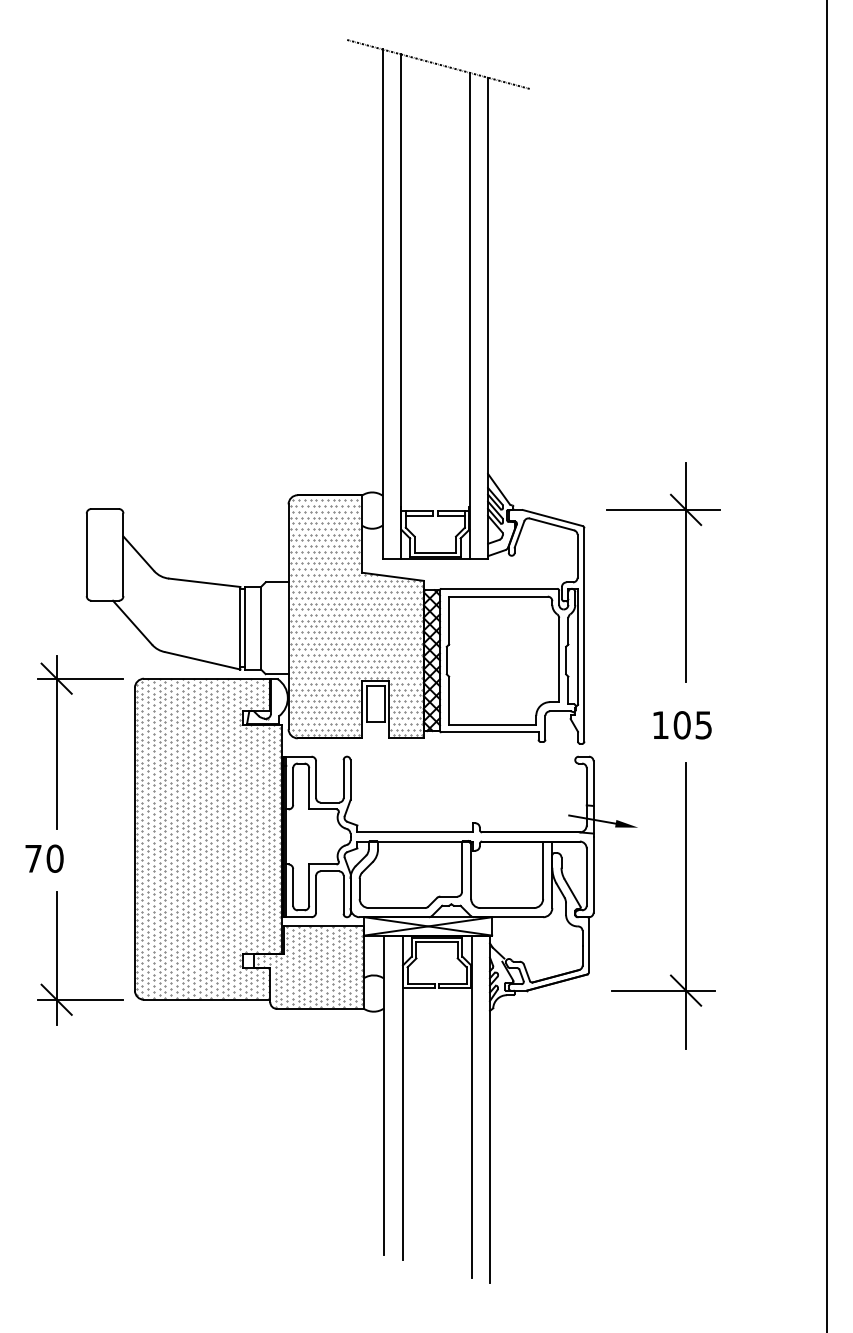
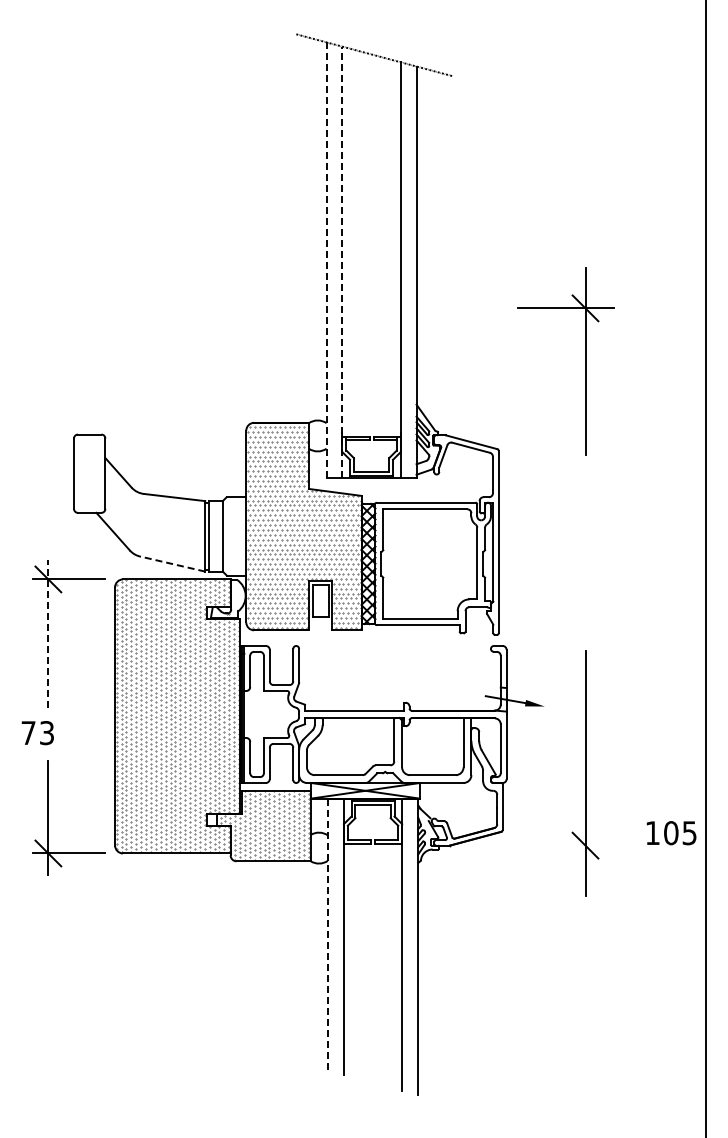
line: (382, 305) -> (326, 260), solid -> dashed
line: (401, 307) -> (342, 262), solid -> dashed
part: (686, 572) -> (585, 361), moved
line: (203, 661) -> (173, 564), solid -> dashed
text: (682, 725) -> (671, 833), moved
line: (56, 742) -> (48, 633), solid -> dashed
text: (54, 859) -> (46, 733), 70 -> 73
line: (663, 990) -> (566, 845), removed
line: (384, 1095) -> (328, 935), solid -> dashed

